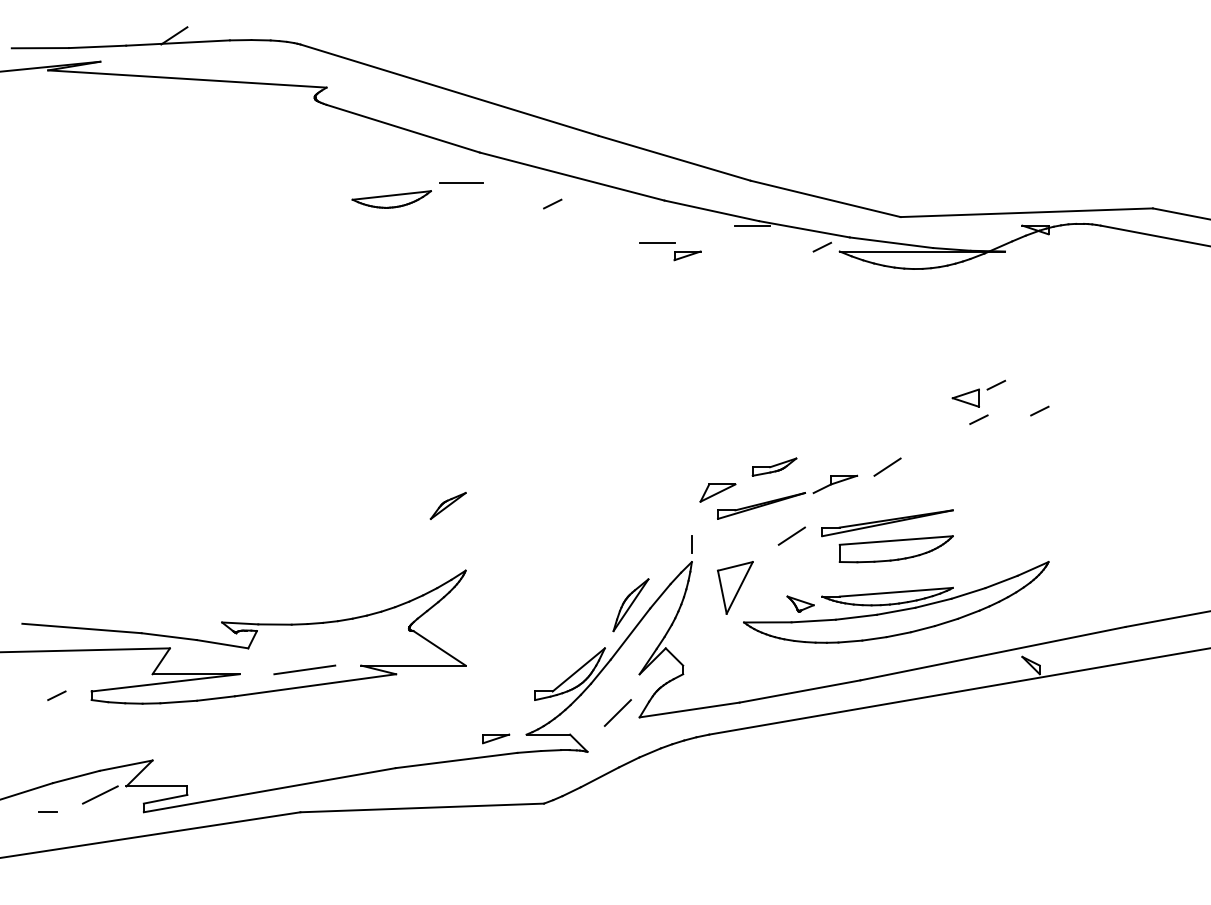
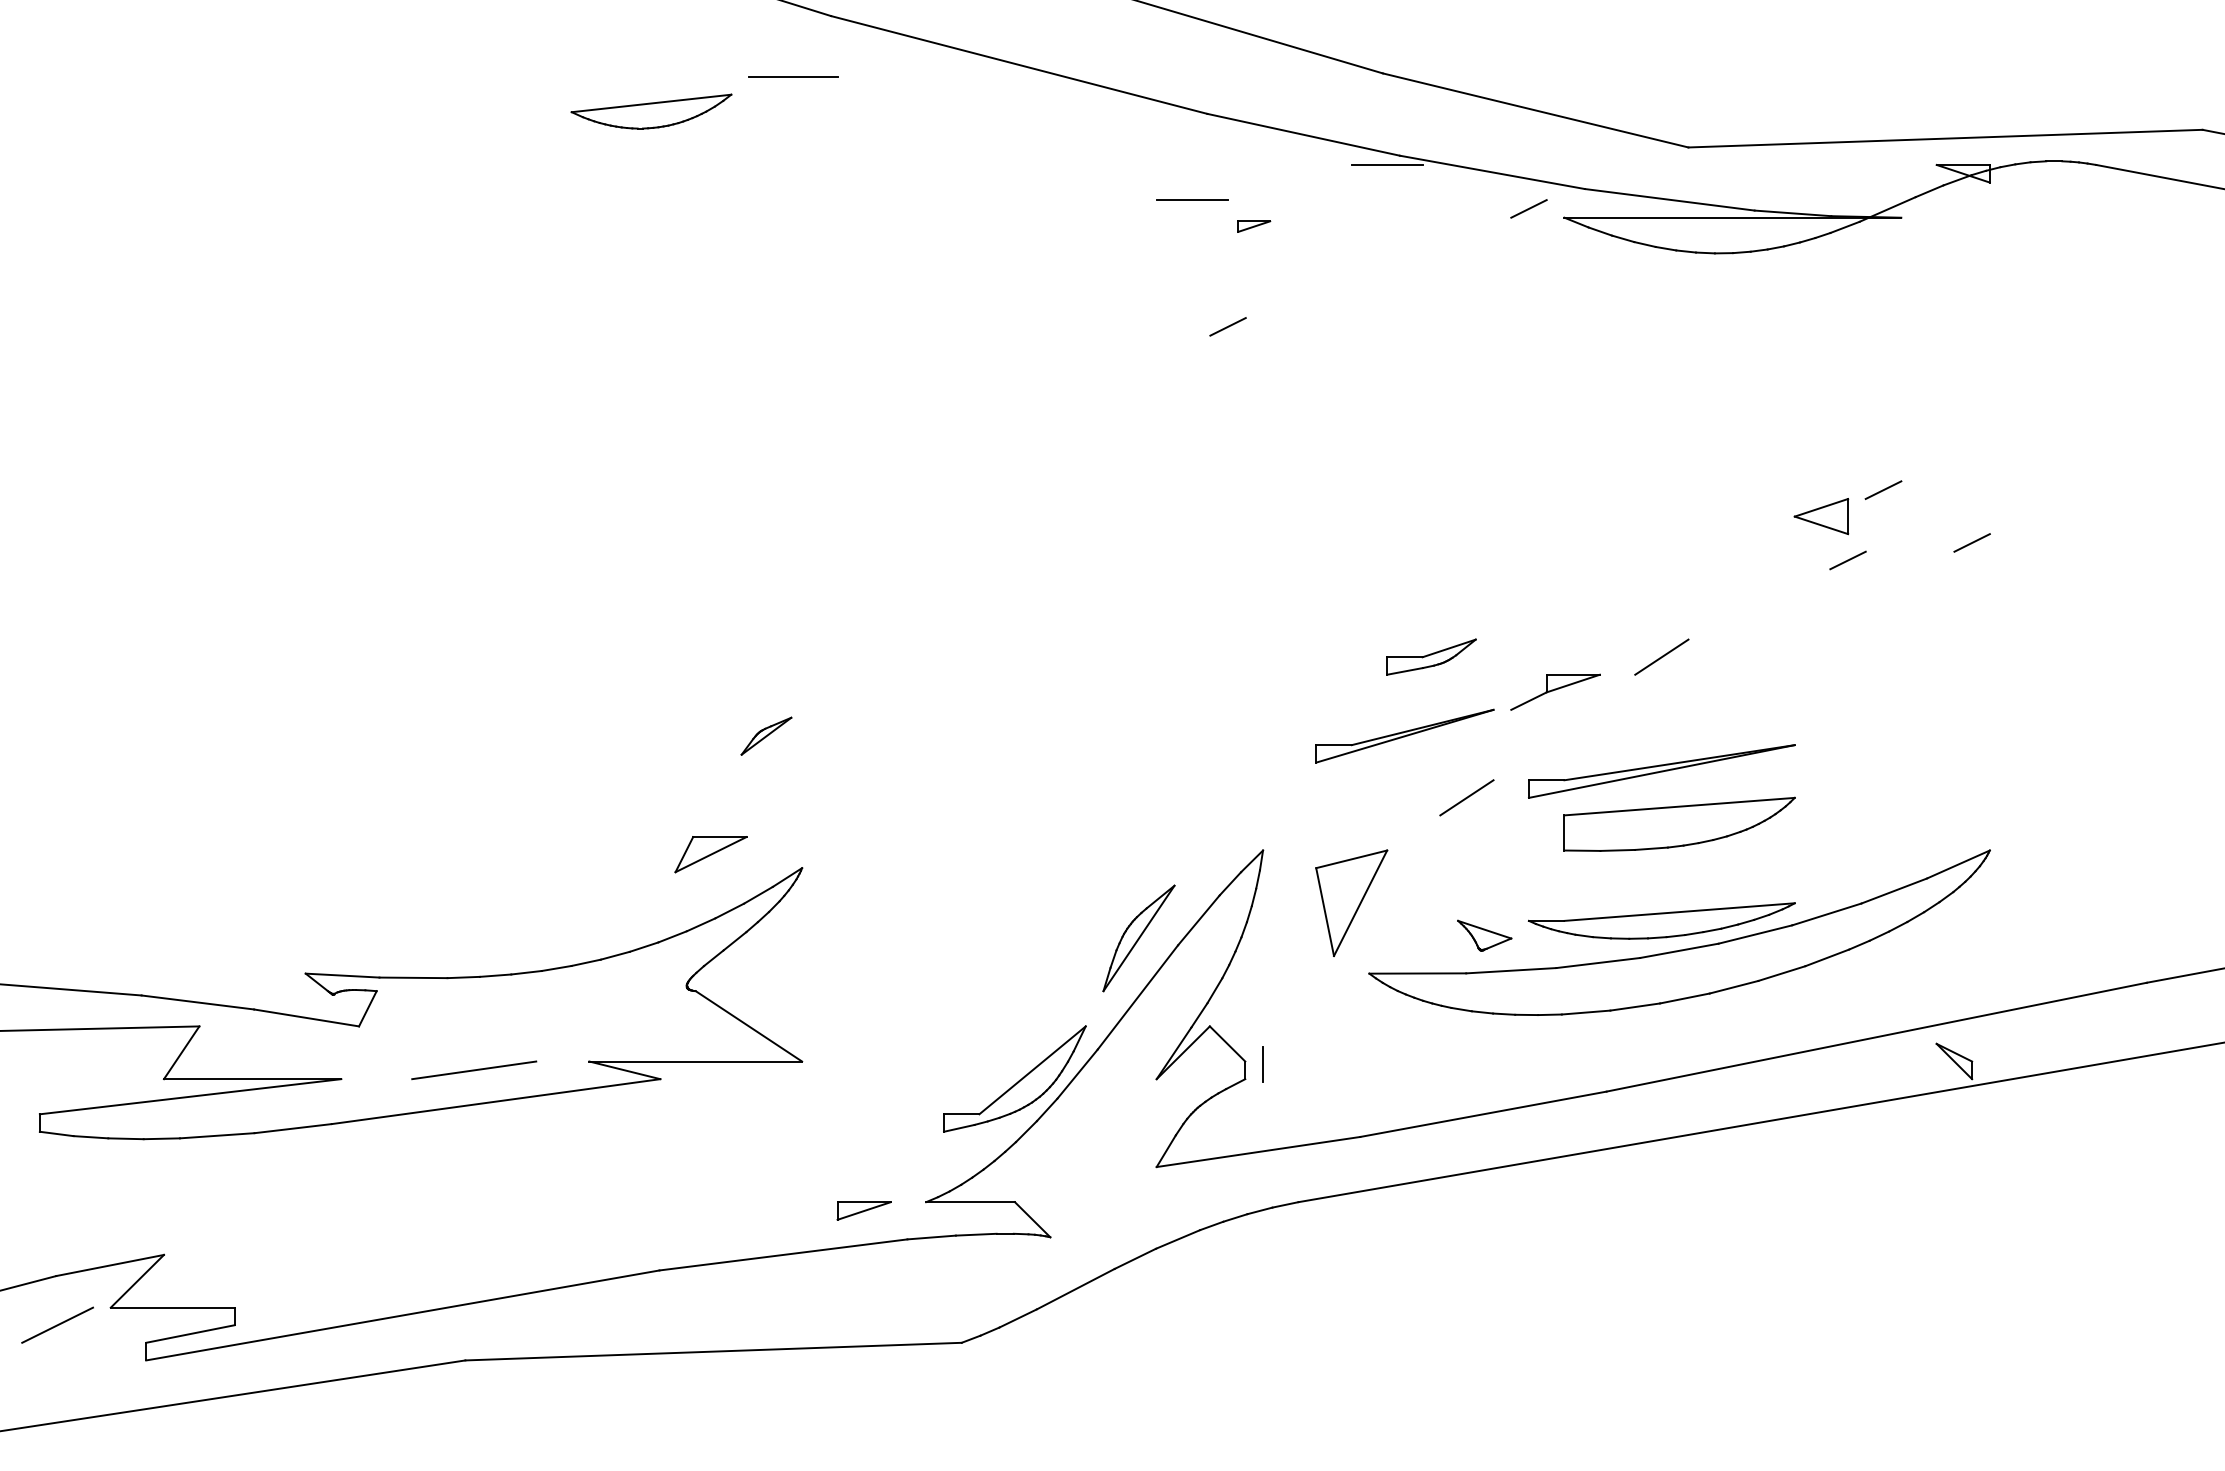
line: (552, 203) -> (1227, 325), moved
part: (687, 255) -> (1254, 225), size x0.6
part: (717, 492) -> (709, 853), moved
part: (447, 505) -> (765, 735), size x0.7
line: (691, 544) -> (1262, 1063), moved
line: (617, 712) -> (1111, 1157), removed

